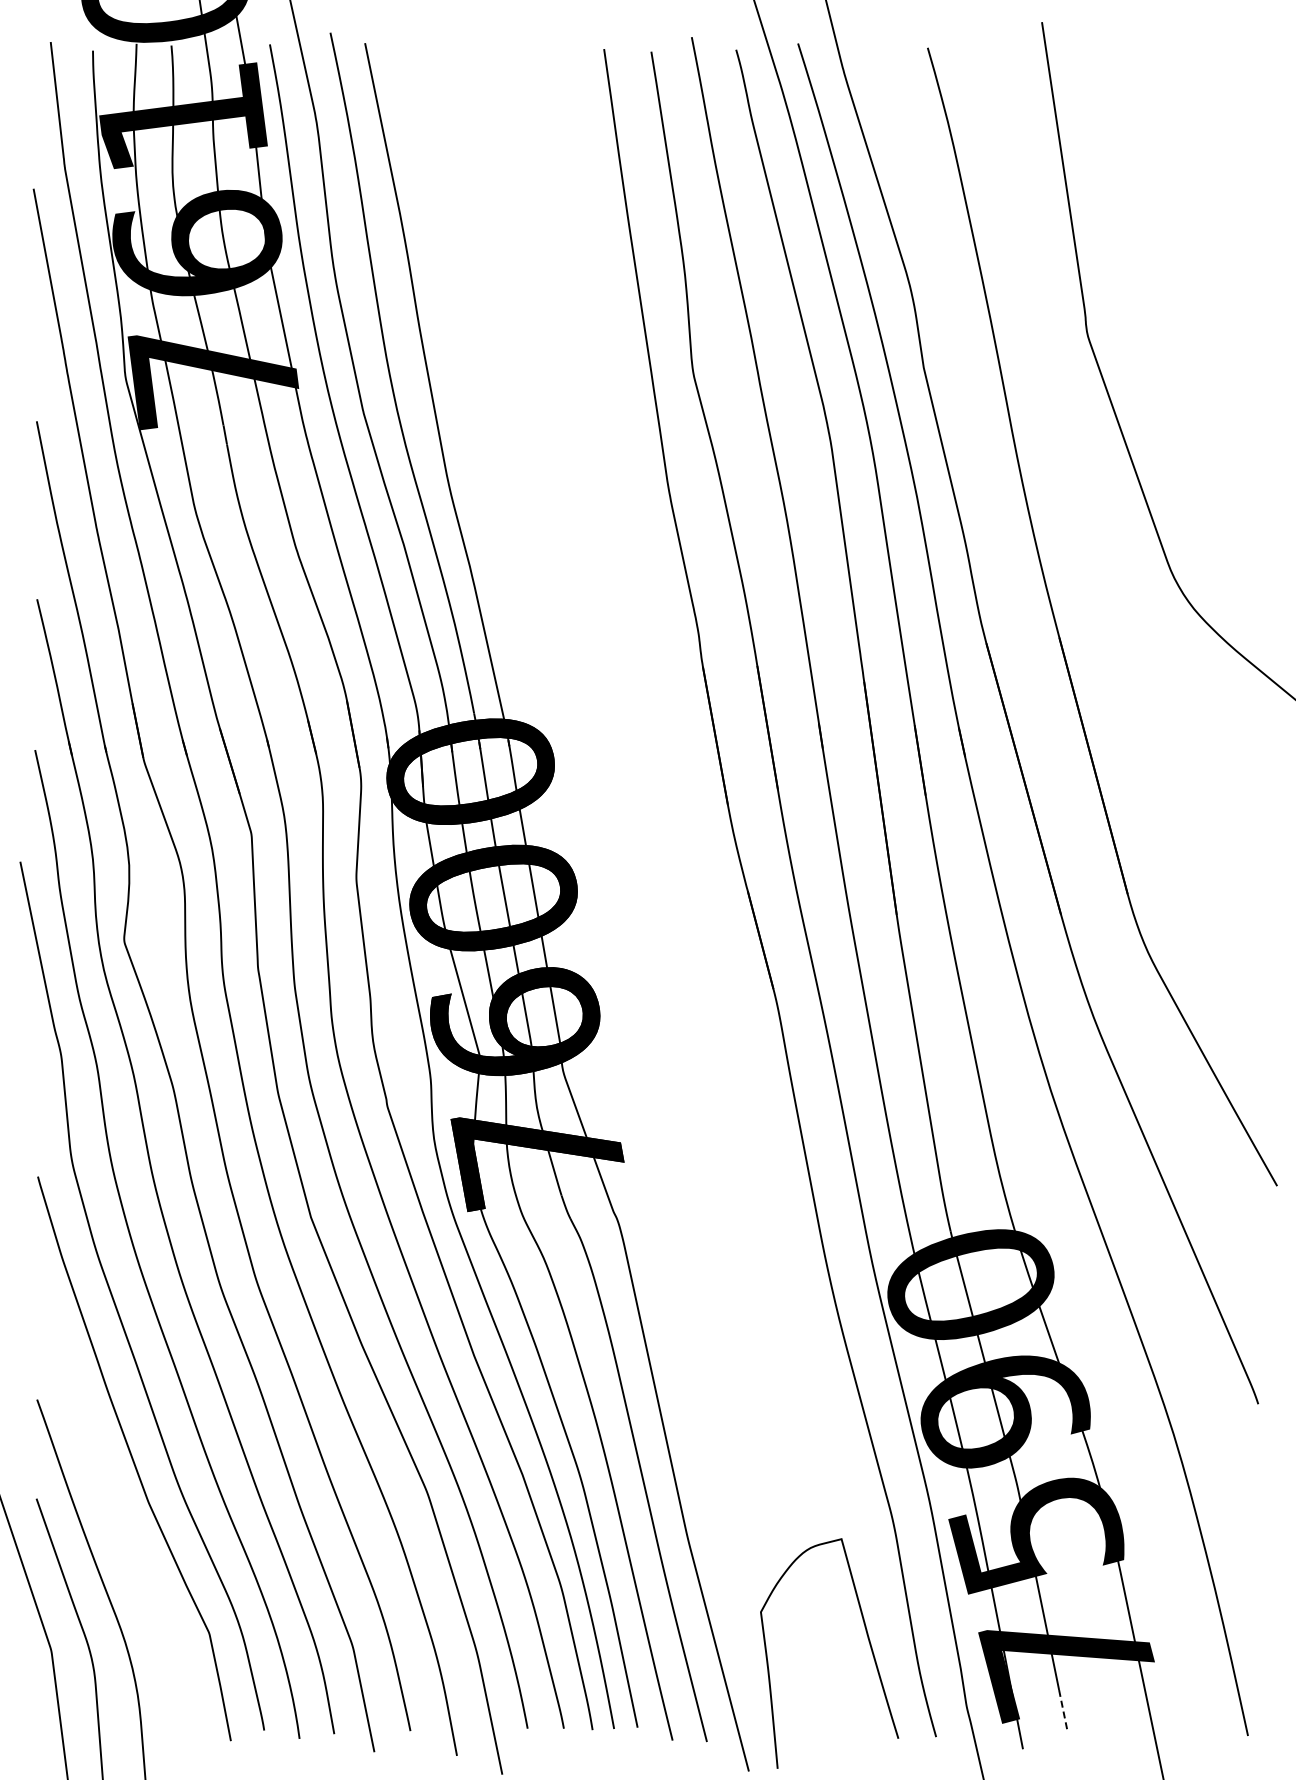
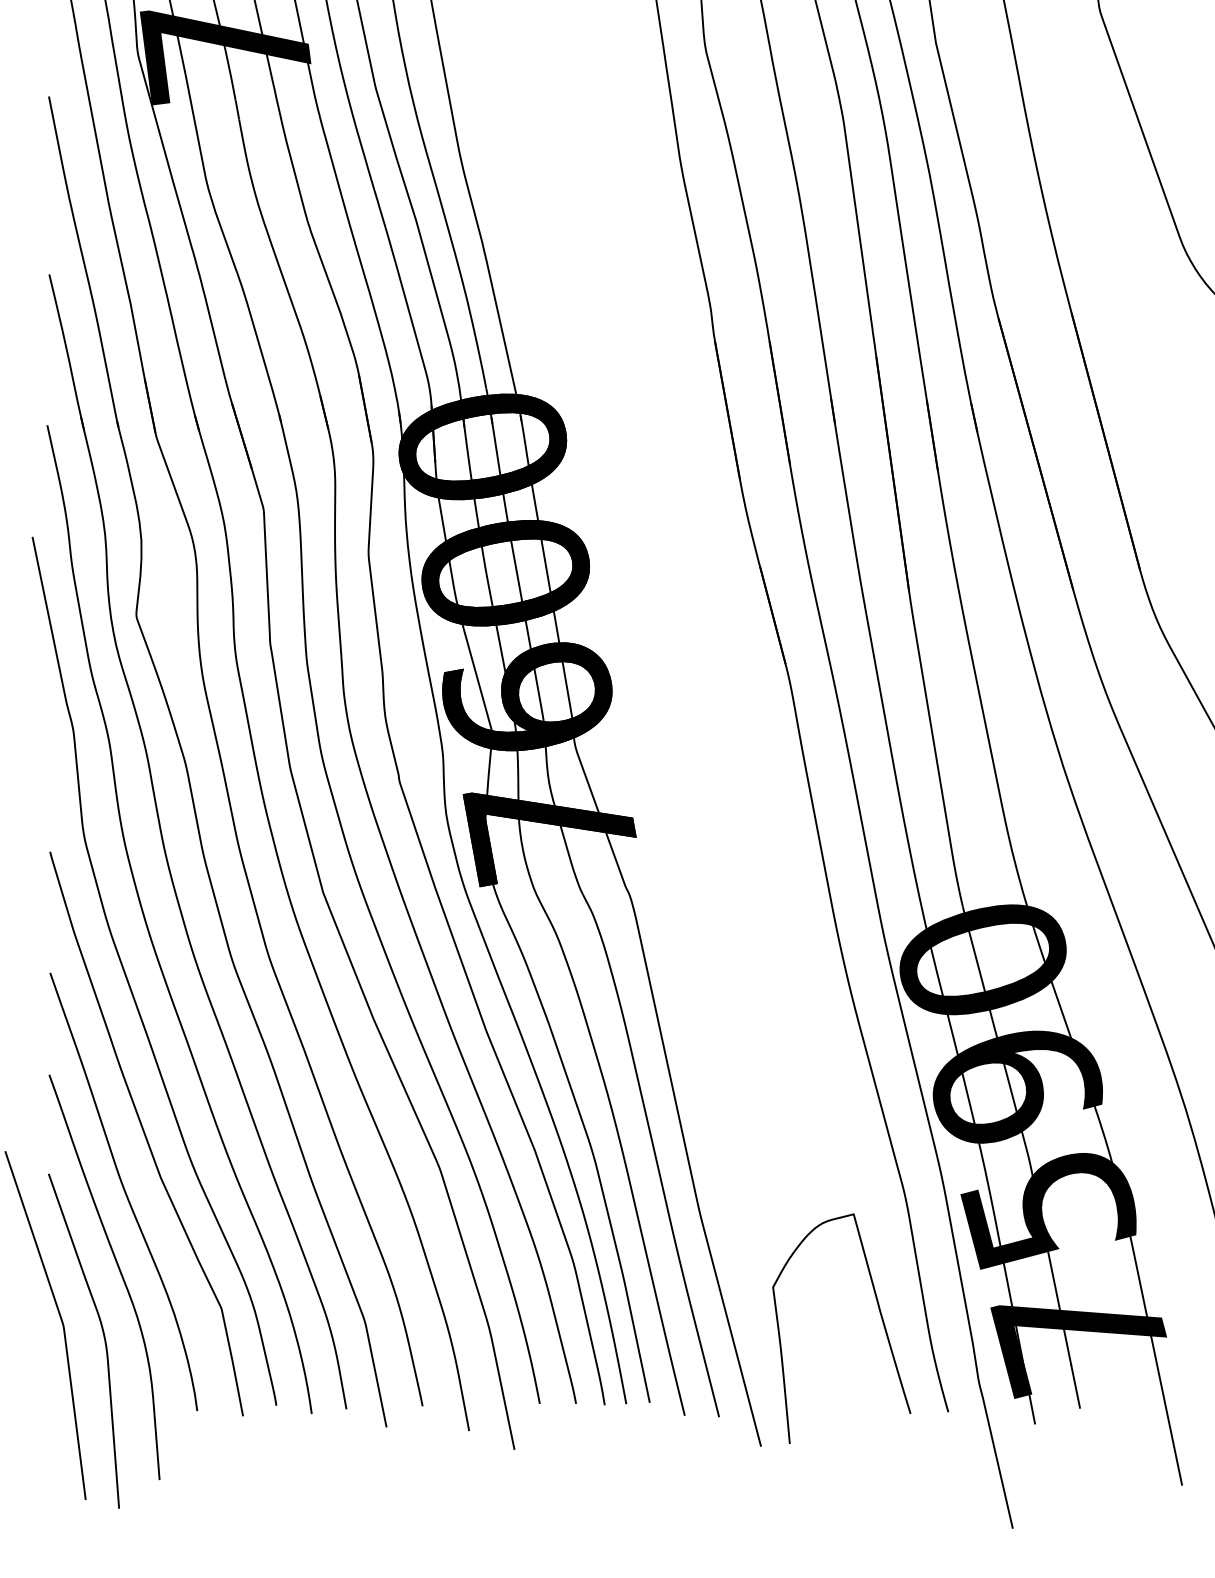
curve: (111, 1515) -> (123, 1190), added
line: (1063, 1711) -> (1075, 1386), dashed -> solid

